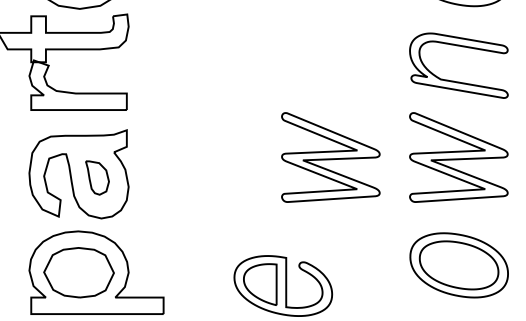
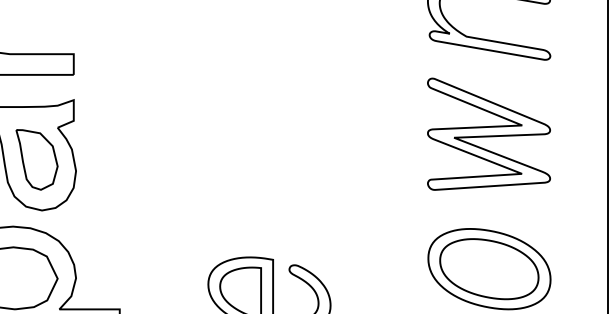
part: (330, 157) -> (328, 134), removed
part: (97, 177) -> (37, 159), size x1.43

